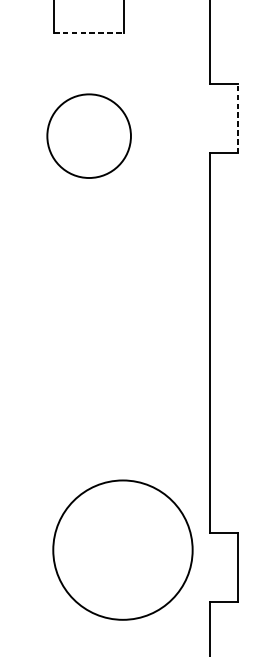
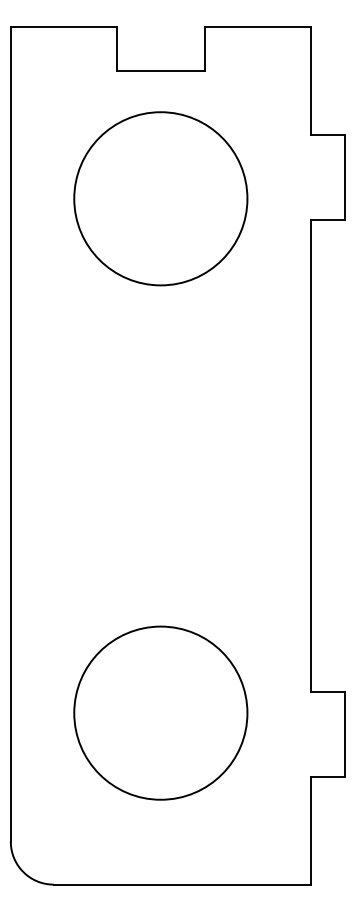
line: (88, 33) -> (160, 71), dashed -> solid
line: (237, 119) -> (345, 177), dashed -> solid
circle: (88, 135) -> (160, 198), size x1.67
circle: (122, 549) -> (160, 712), moved

